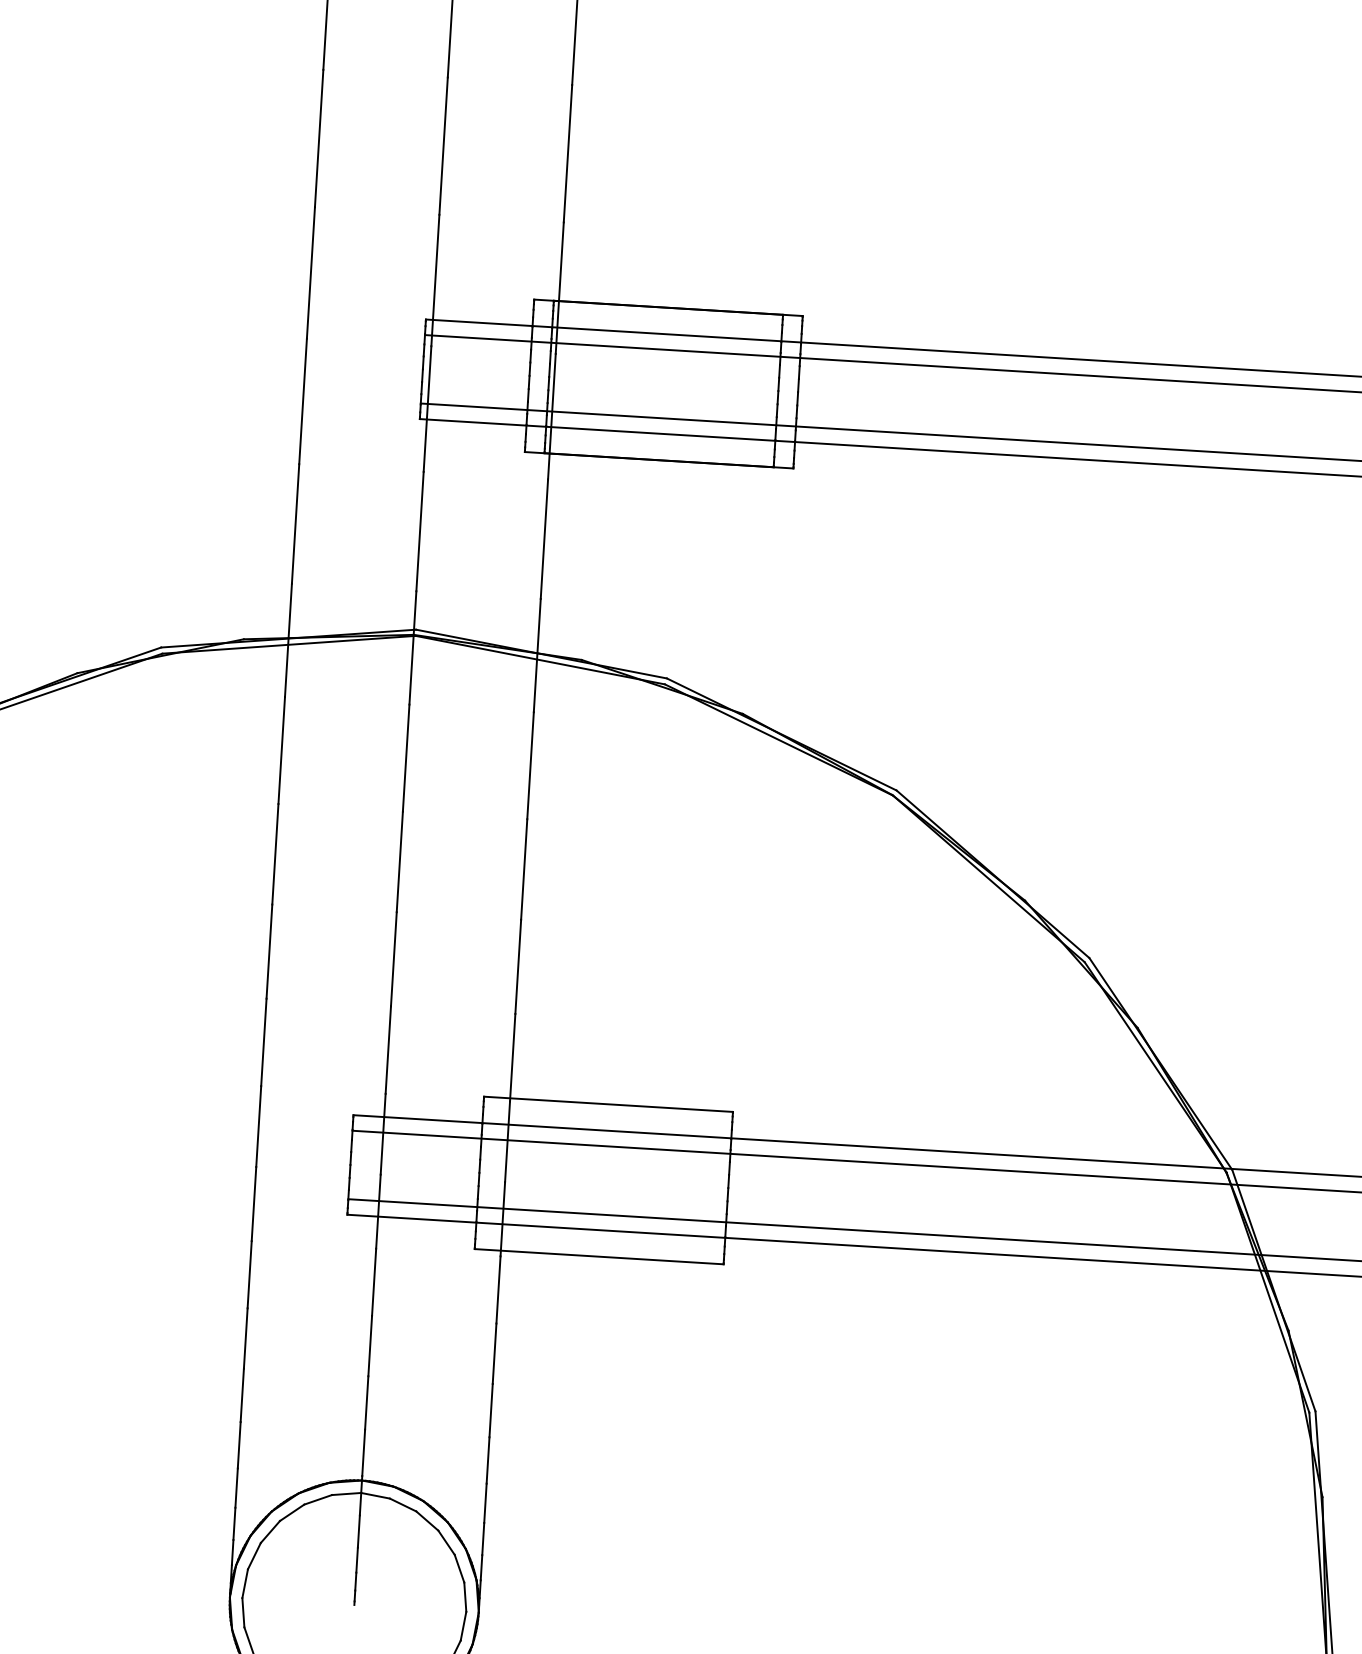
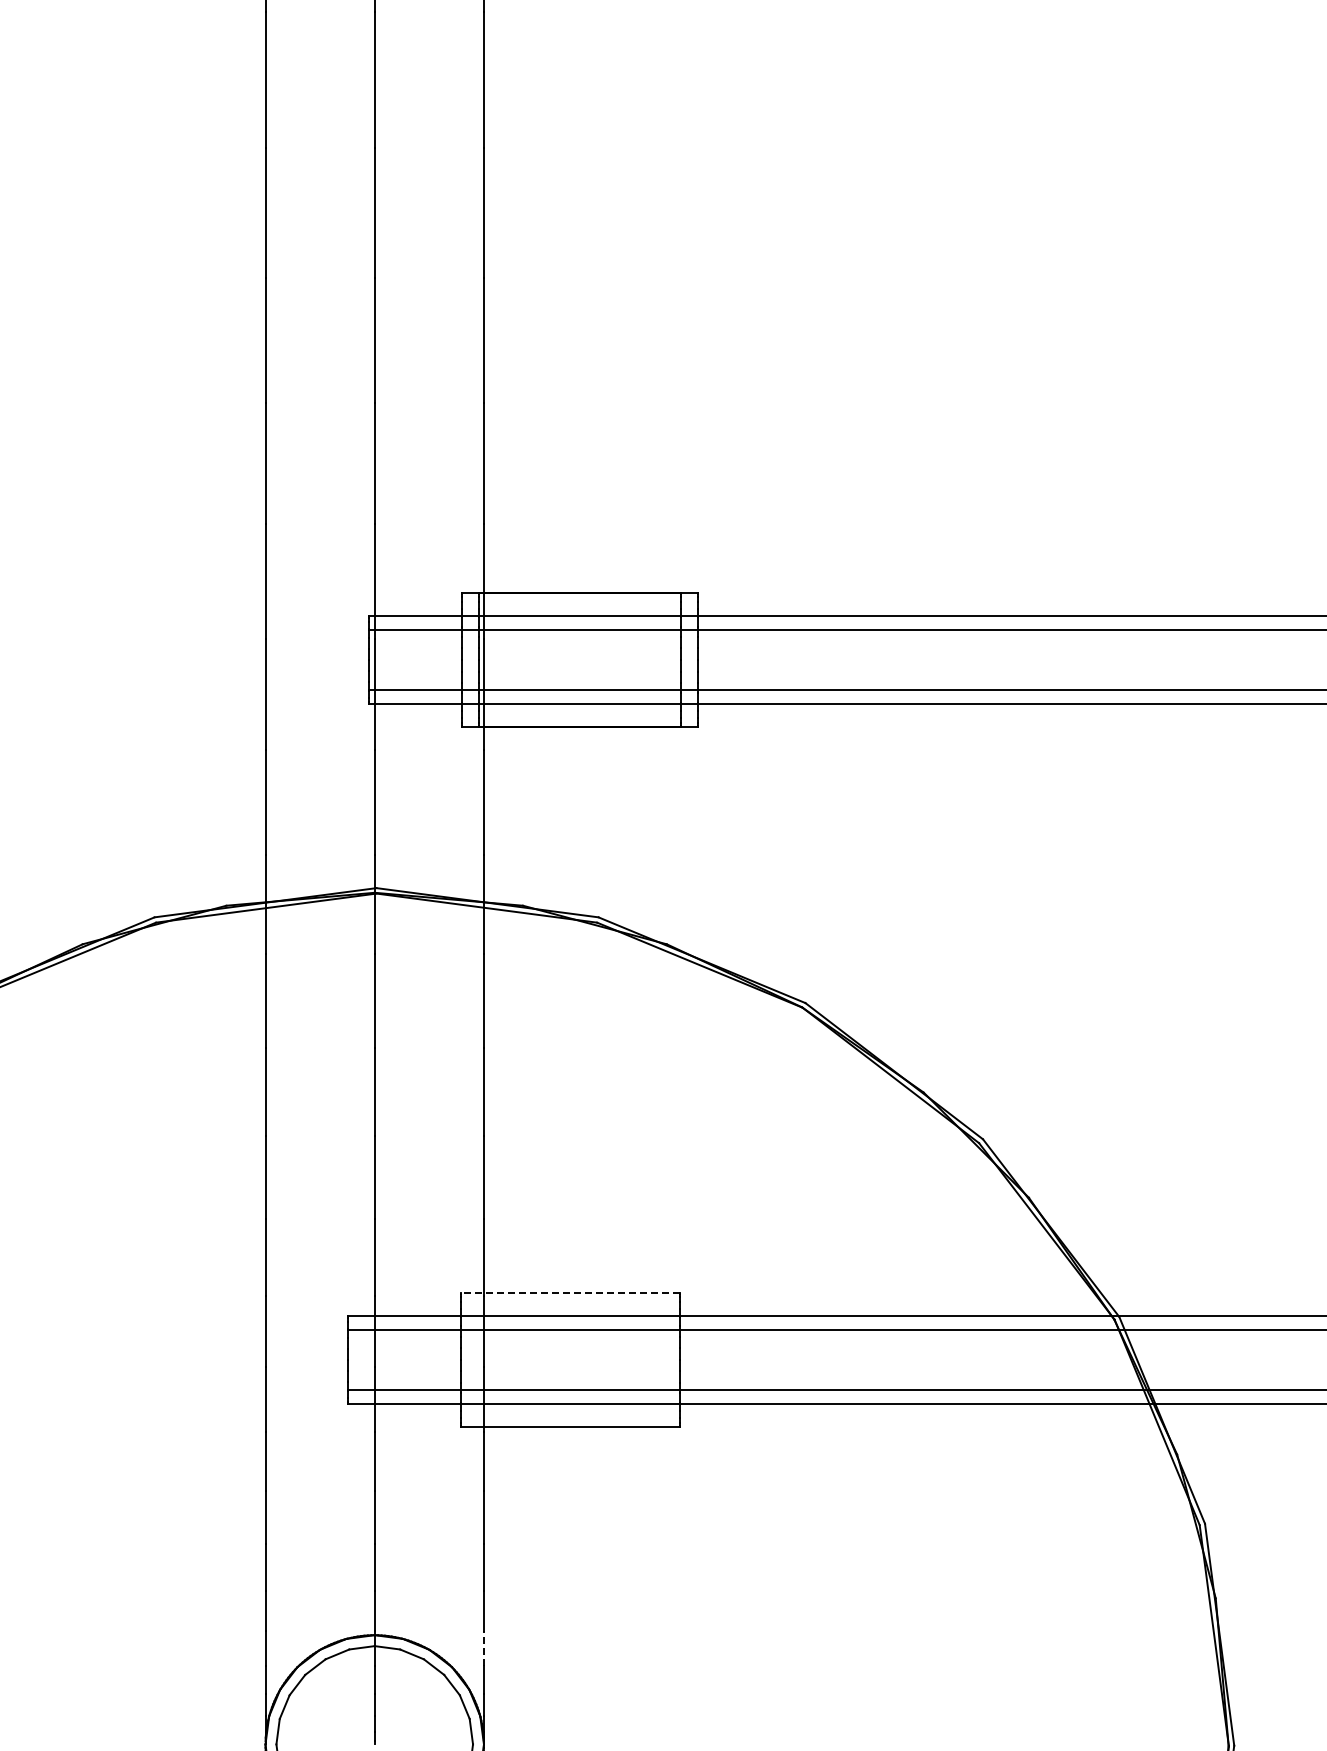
line: (607, 1103) -> (569, 1292), solid -> dashed
line: (484, 1503) -> (483, 1648), solid -> dashed

